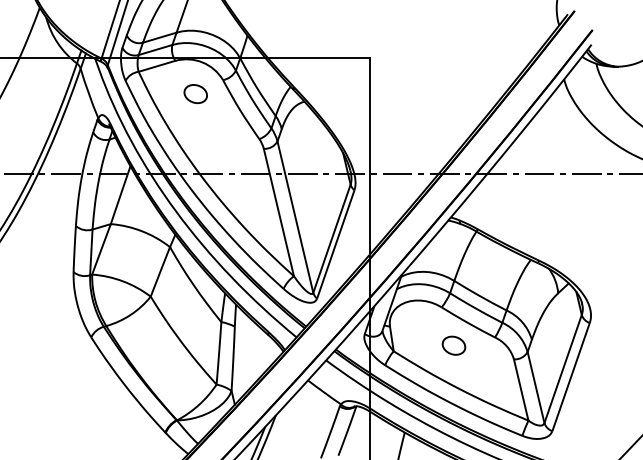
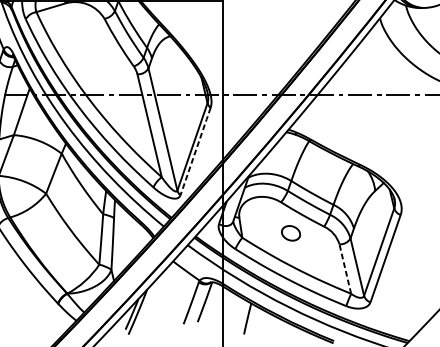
part: (195, 94) -> (82, 30), removed
line: (335, 244) -> (195, 151), solid -> dashed
line: (521, 389) -> (345, 268), solid -> dashed

